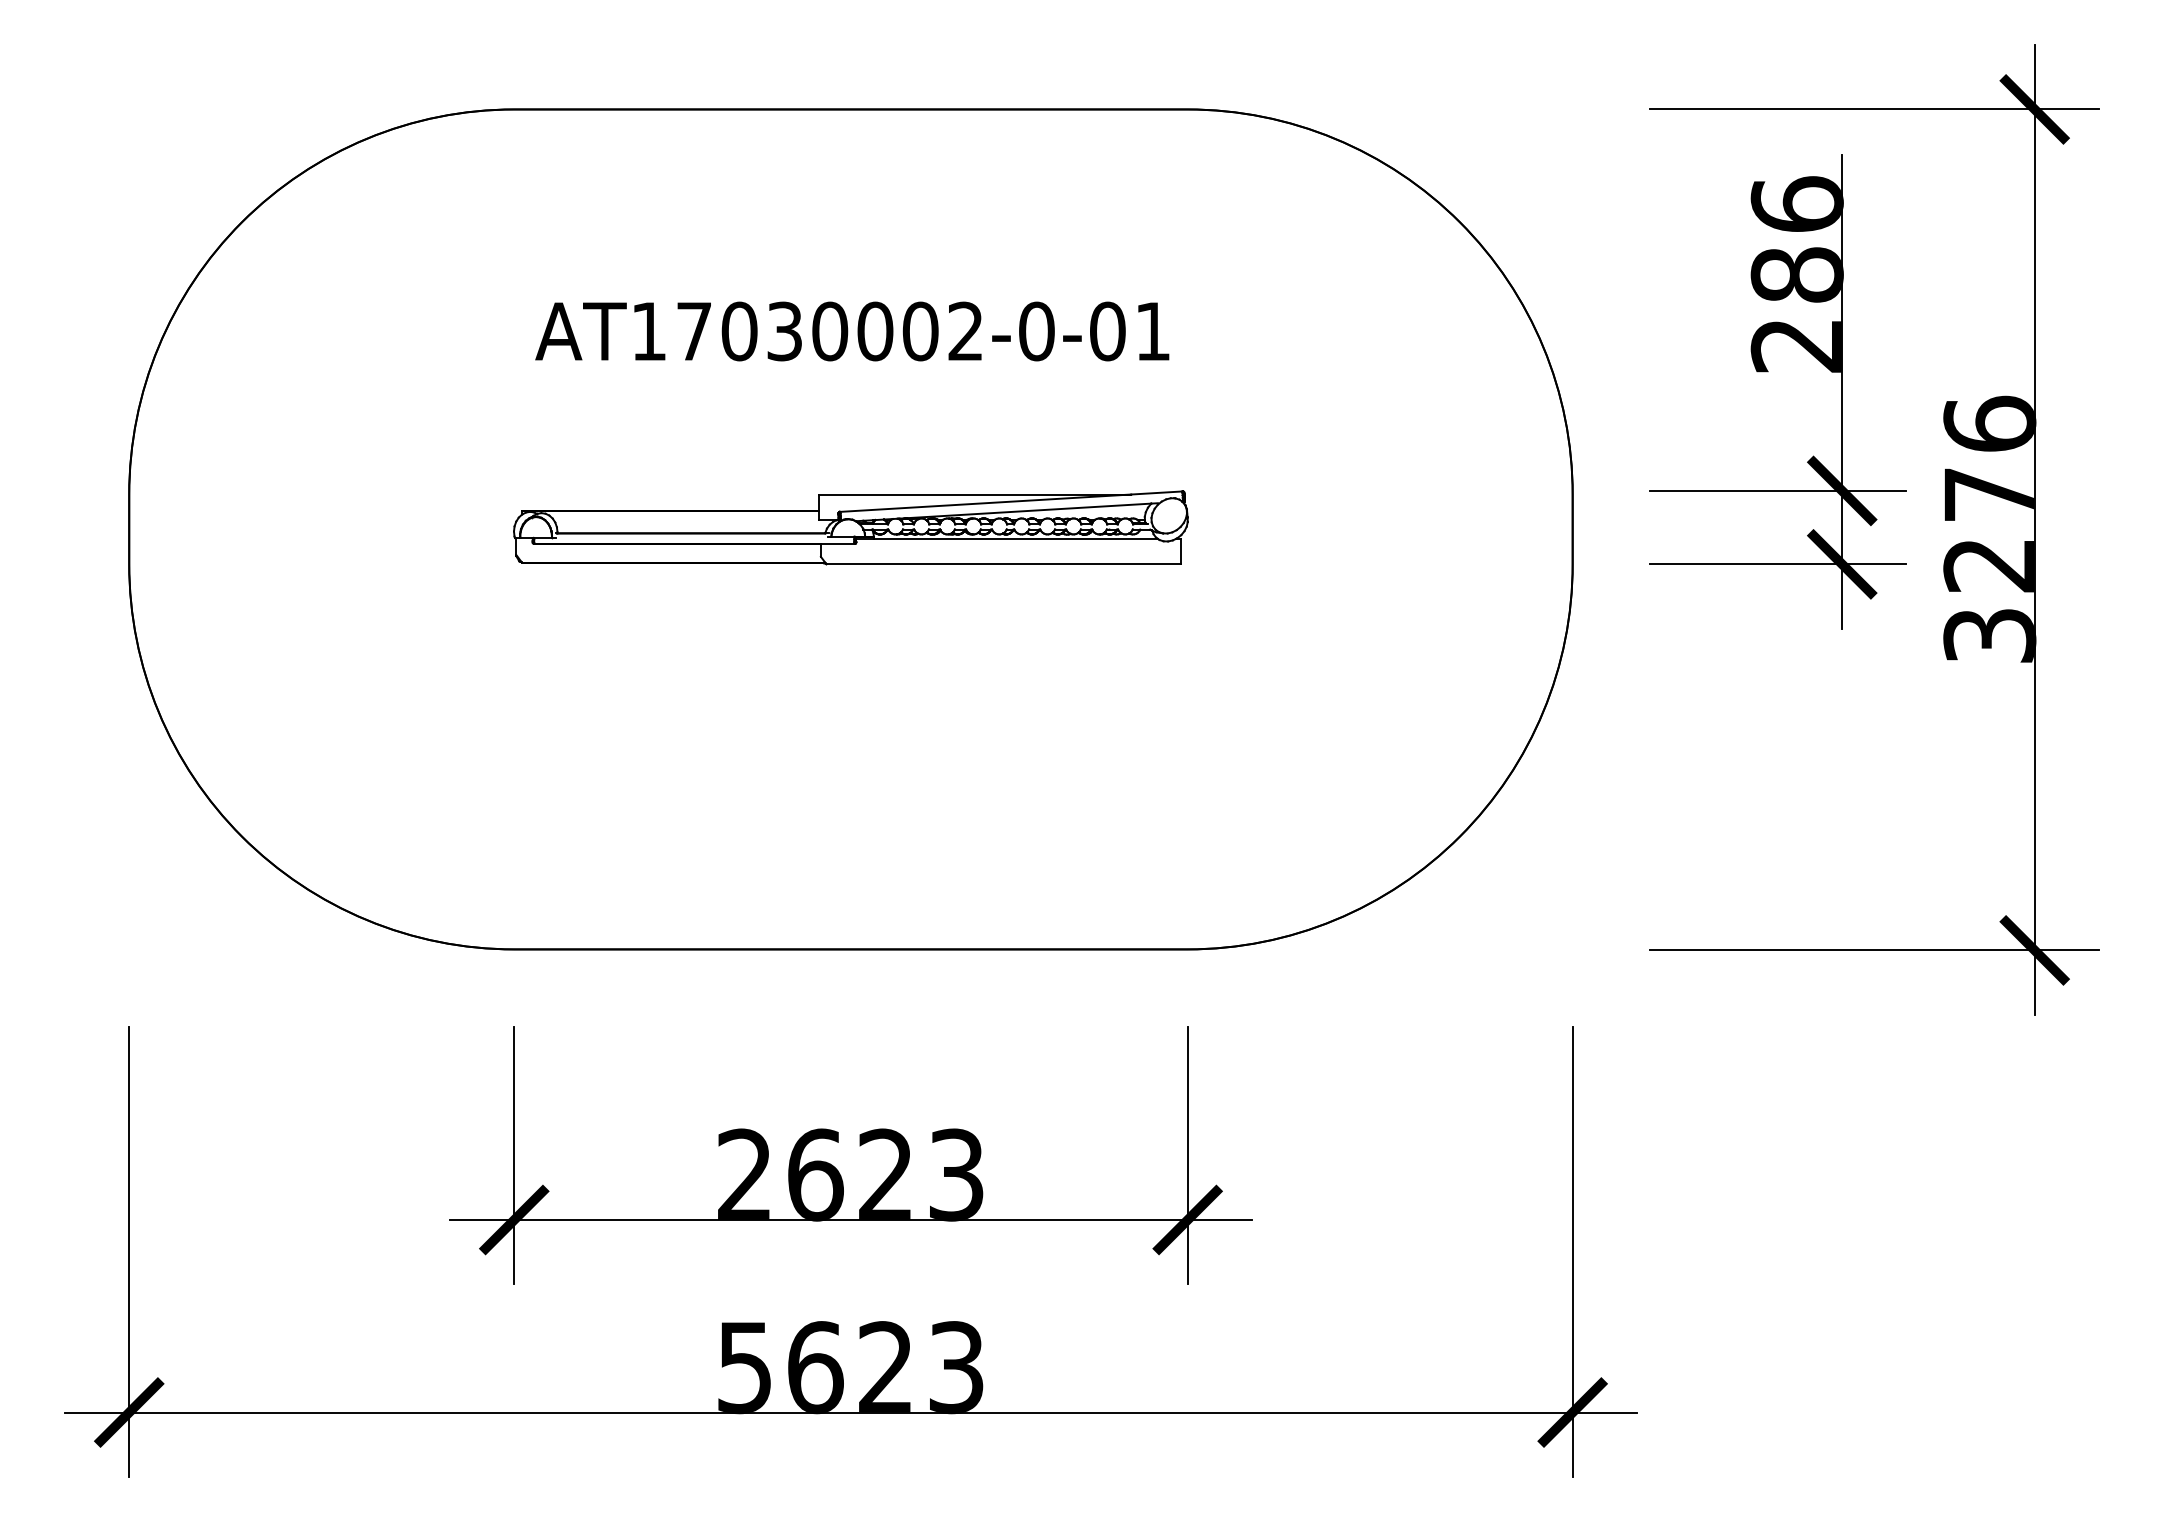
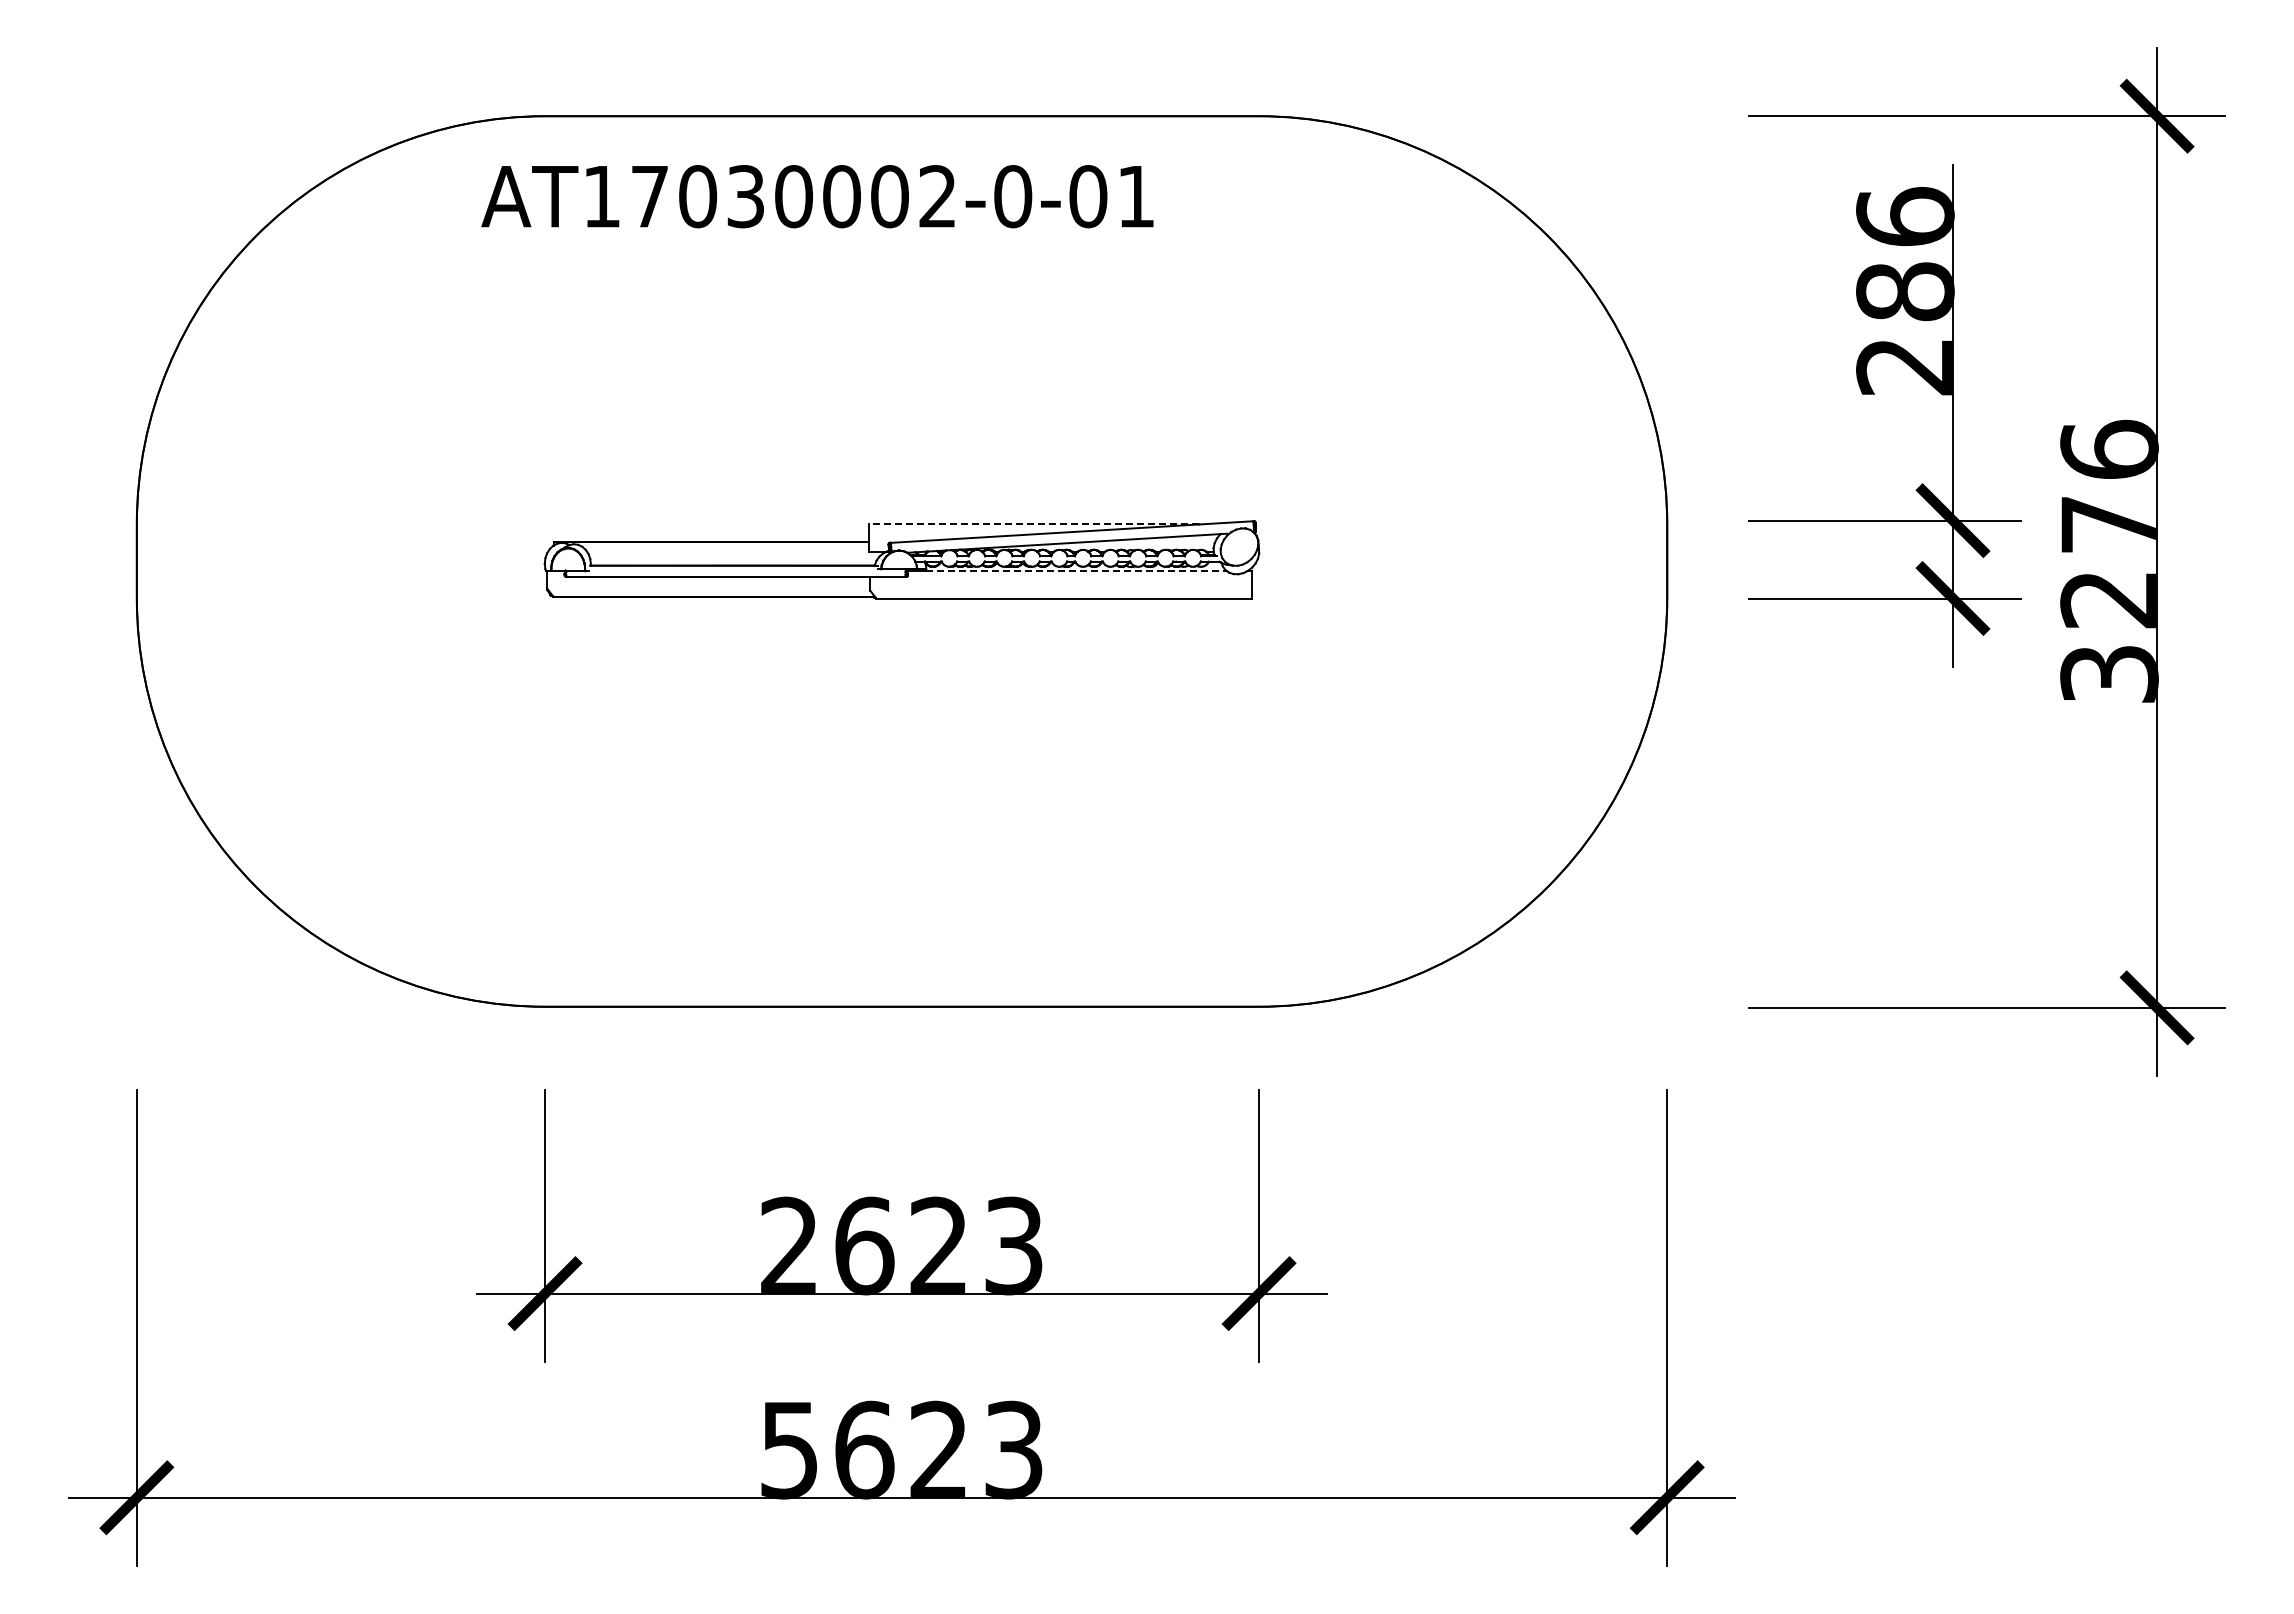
text: (852, 331) -> (817, 196), moved
line: (974, 494) -> (1033, 524), solid -> dashed
line: (1016, 538) -> (1077, 571), solid -> dashed

